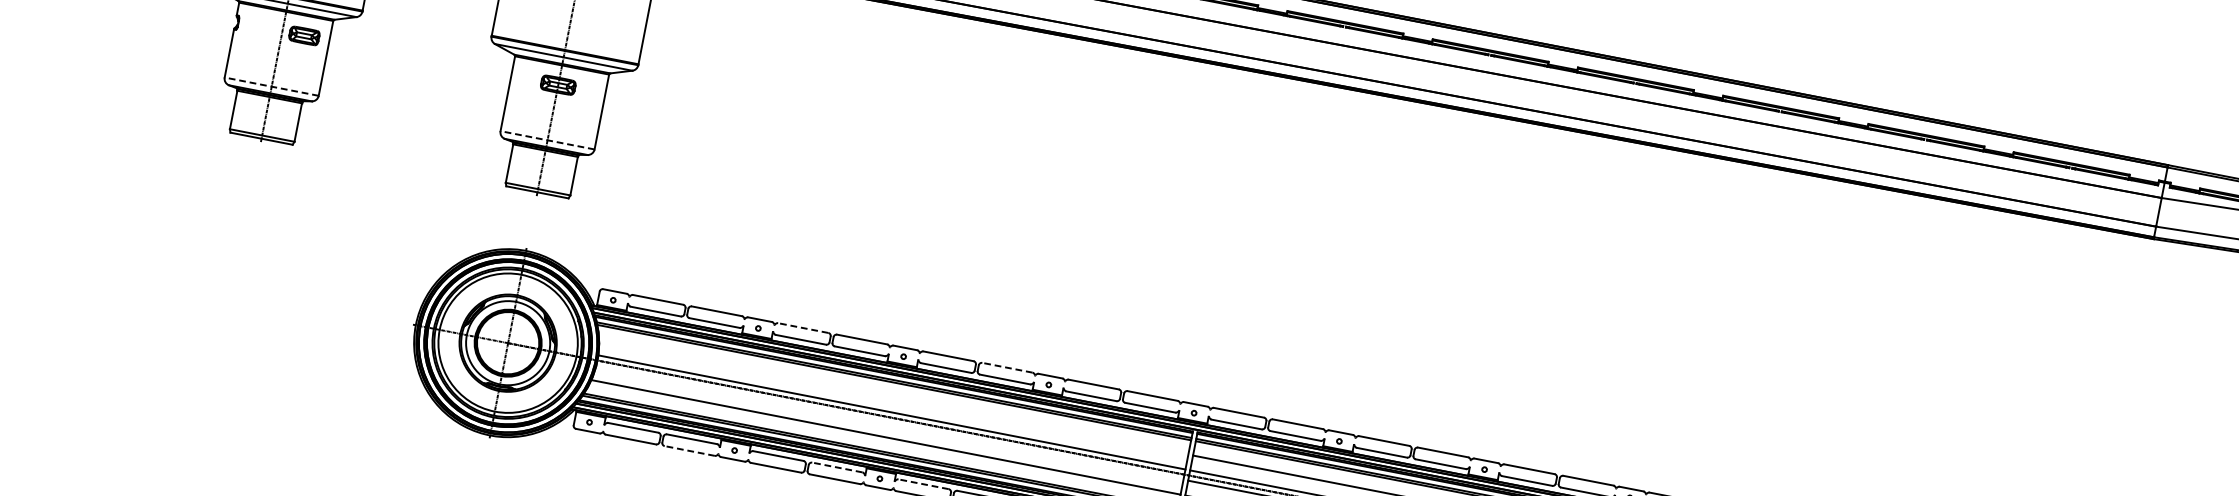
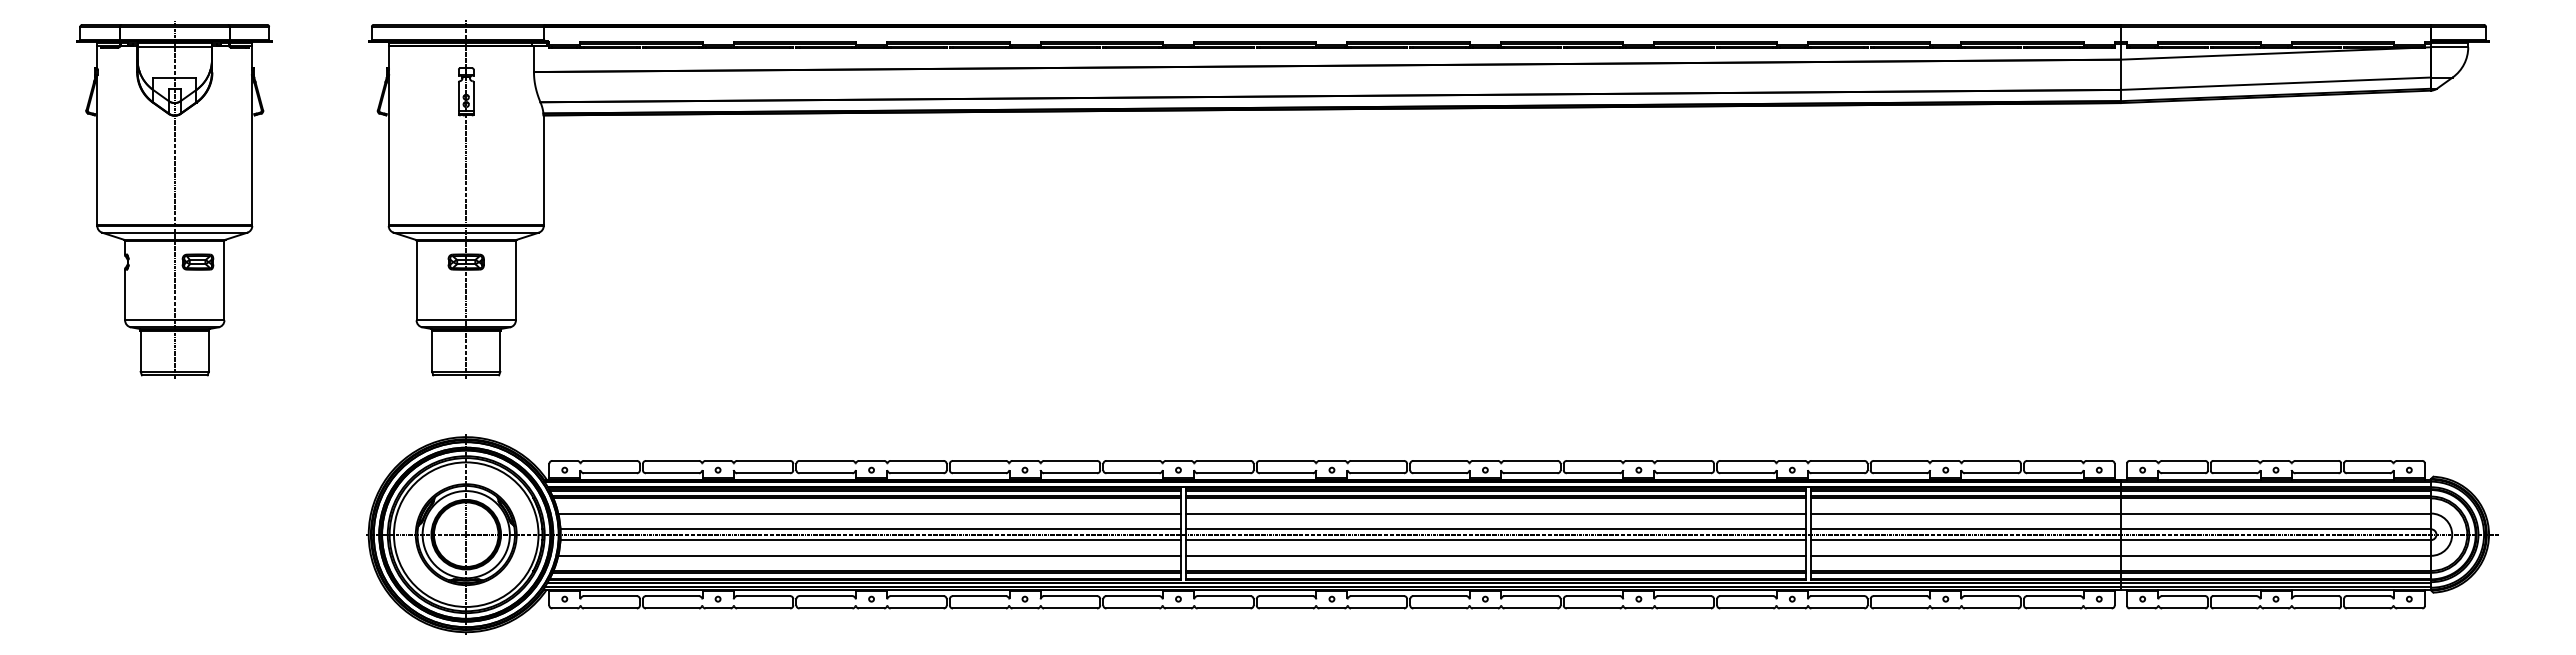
line: (271, 86) -> (174, 320), dashed -> solid
line: (547, 140) -> (466, 320), dashed -> solid
line: (803, 327) -> (763, 460), dashed -> solid
line: (1007, 367) -> (979, 460), dashed -> solid
line: (893, 397) -> (869, 513), added
line: (889, 423) -> (870, 540), added
line: (689, 451) -> (672, 608), dashed -> solid
line: (836, 467) -> (825, 596), dashed -> solid
line: (922, 484) -> (916, 596), dashed -> solid

